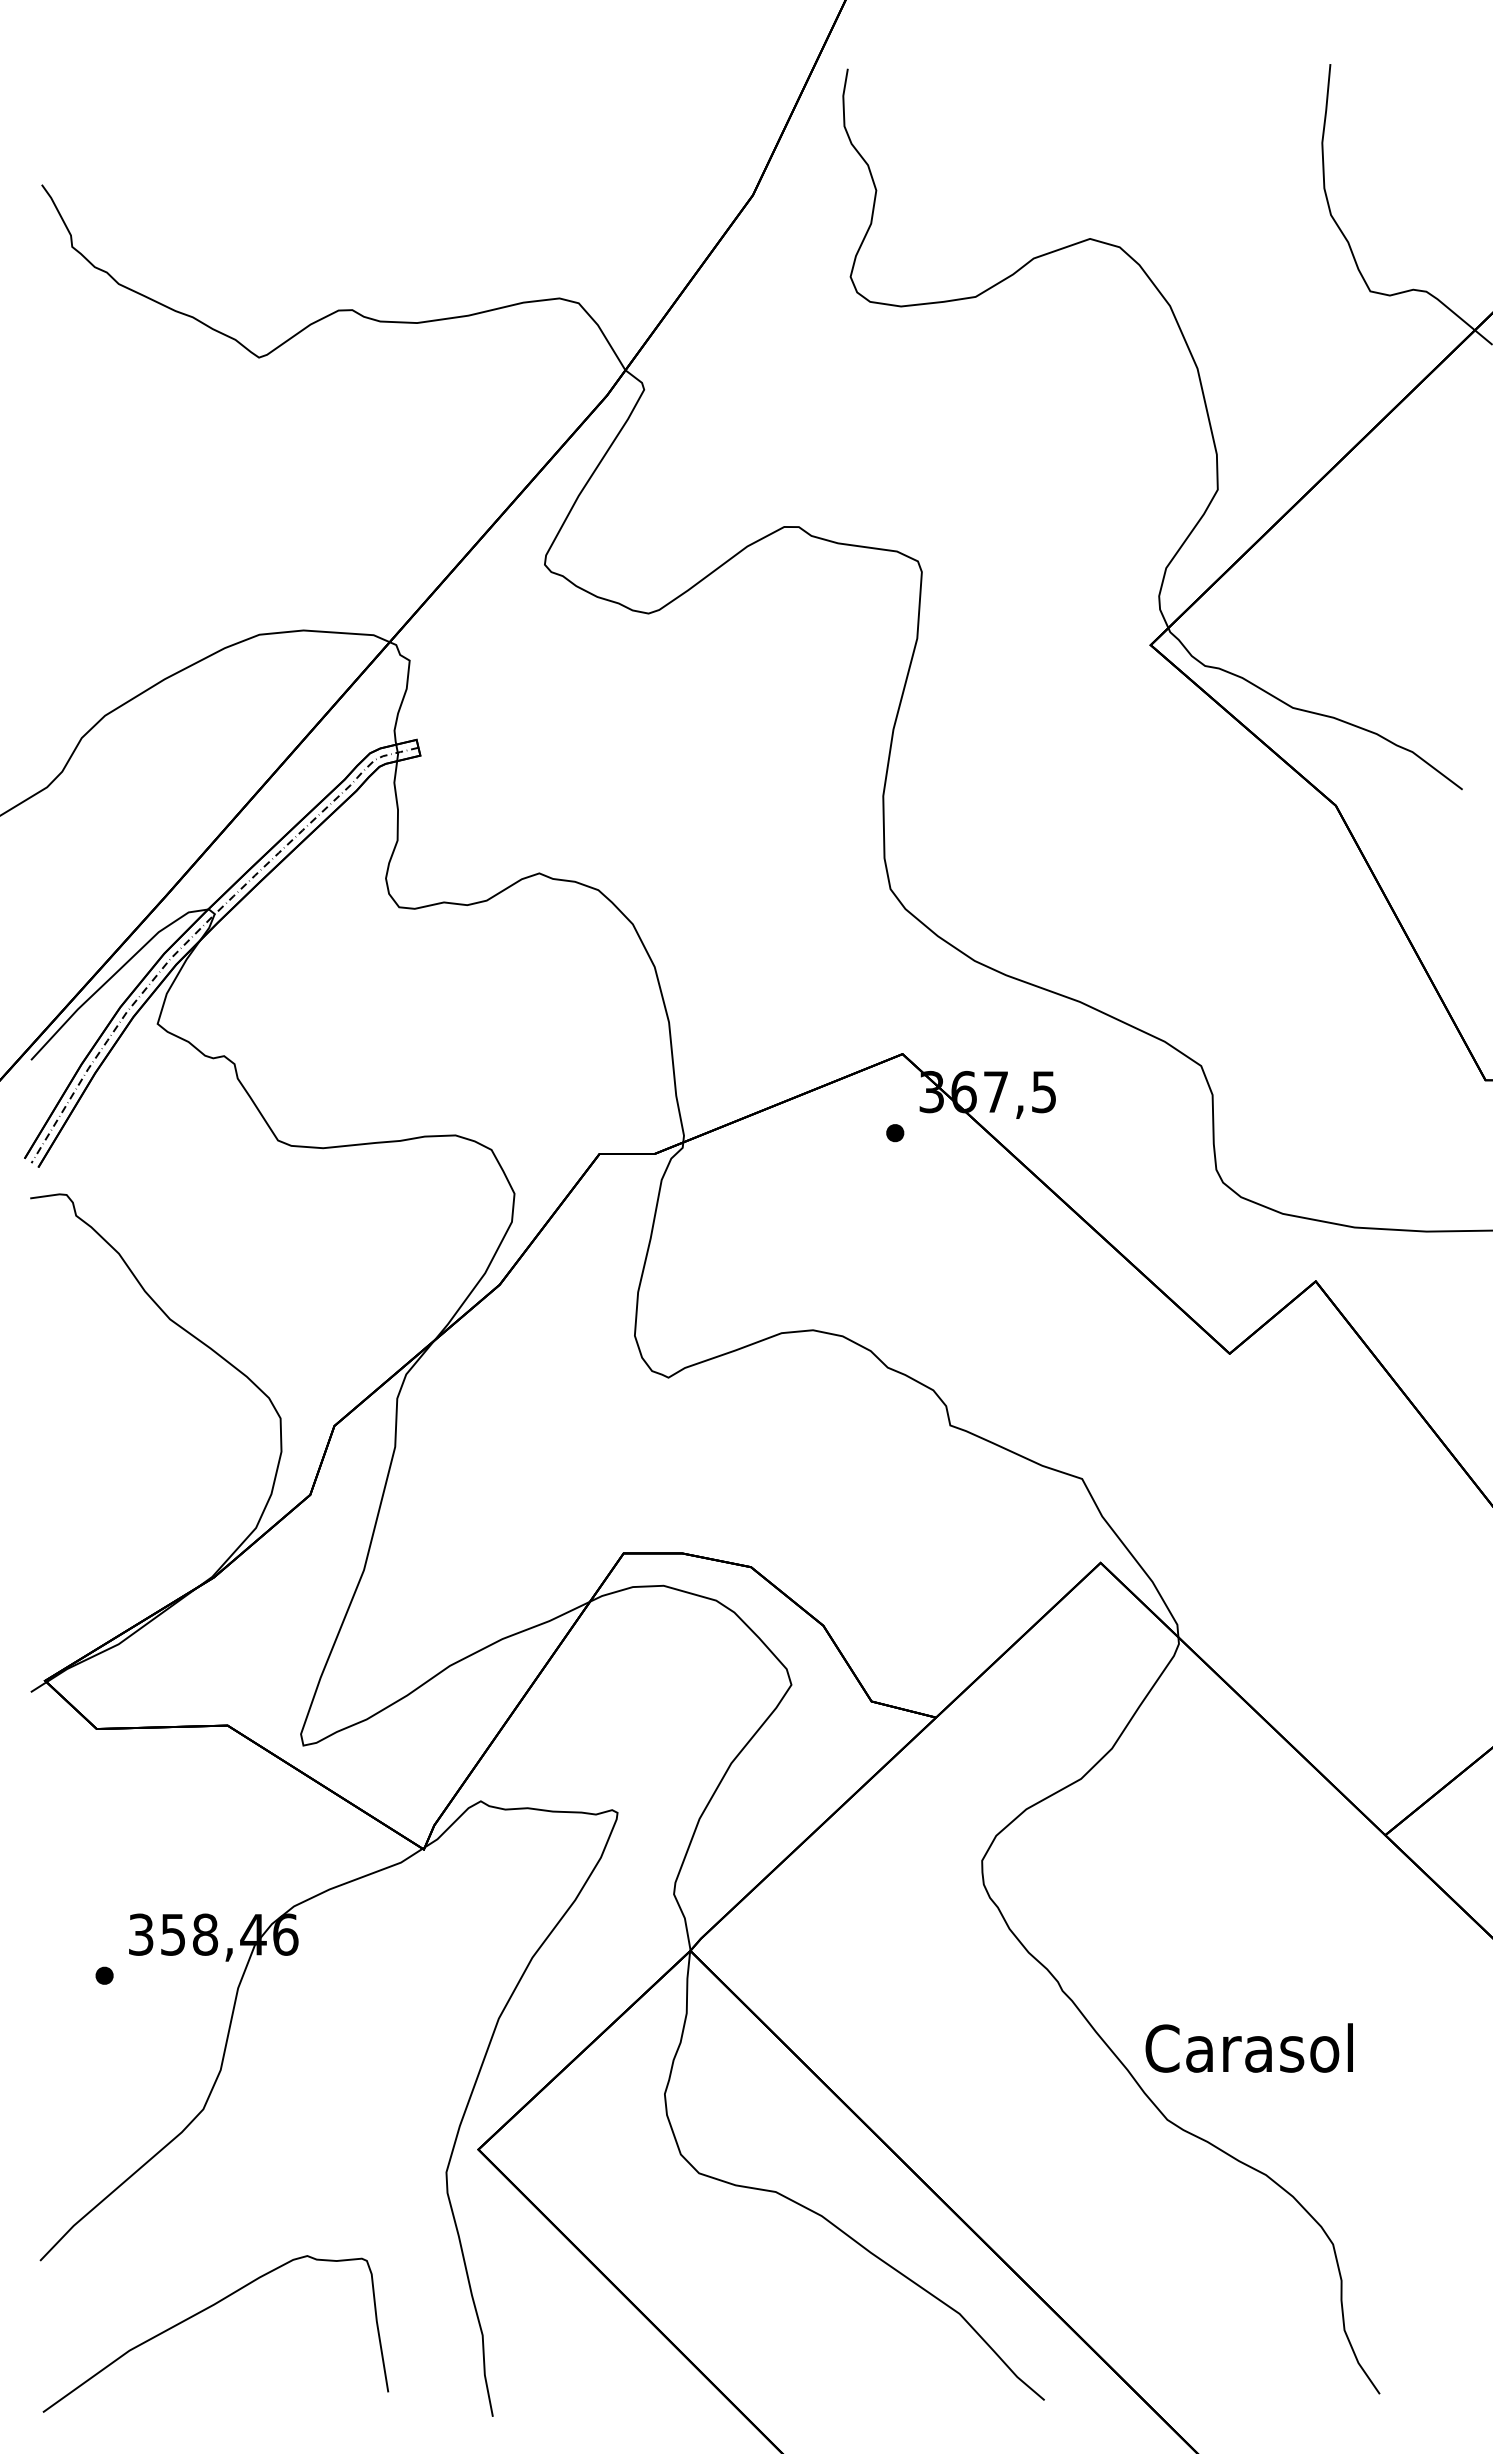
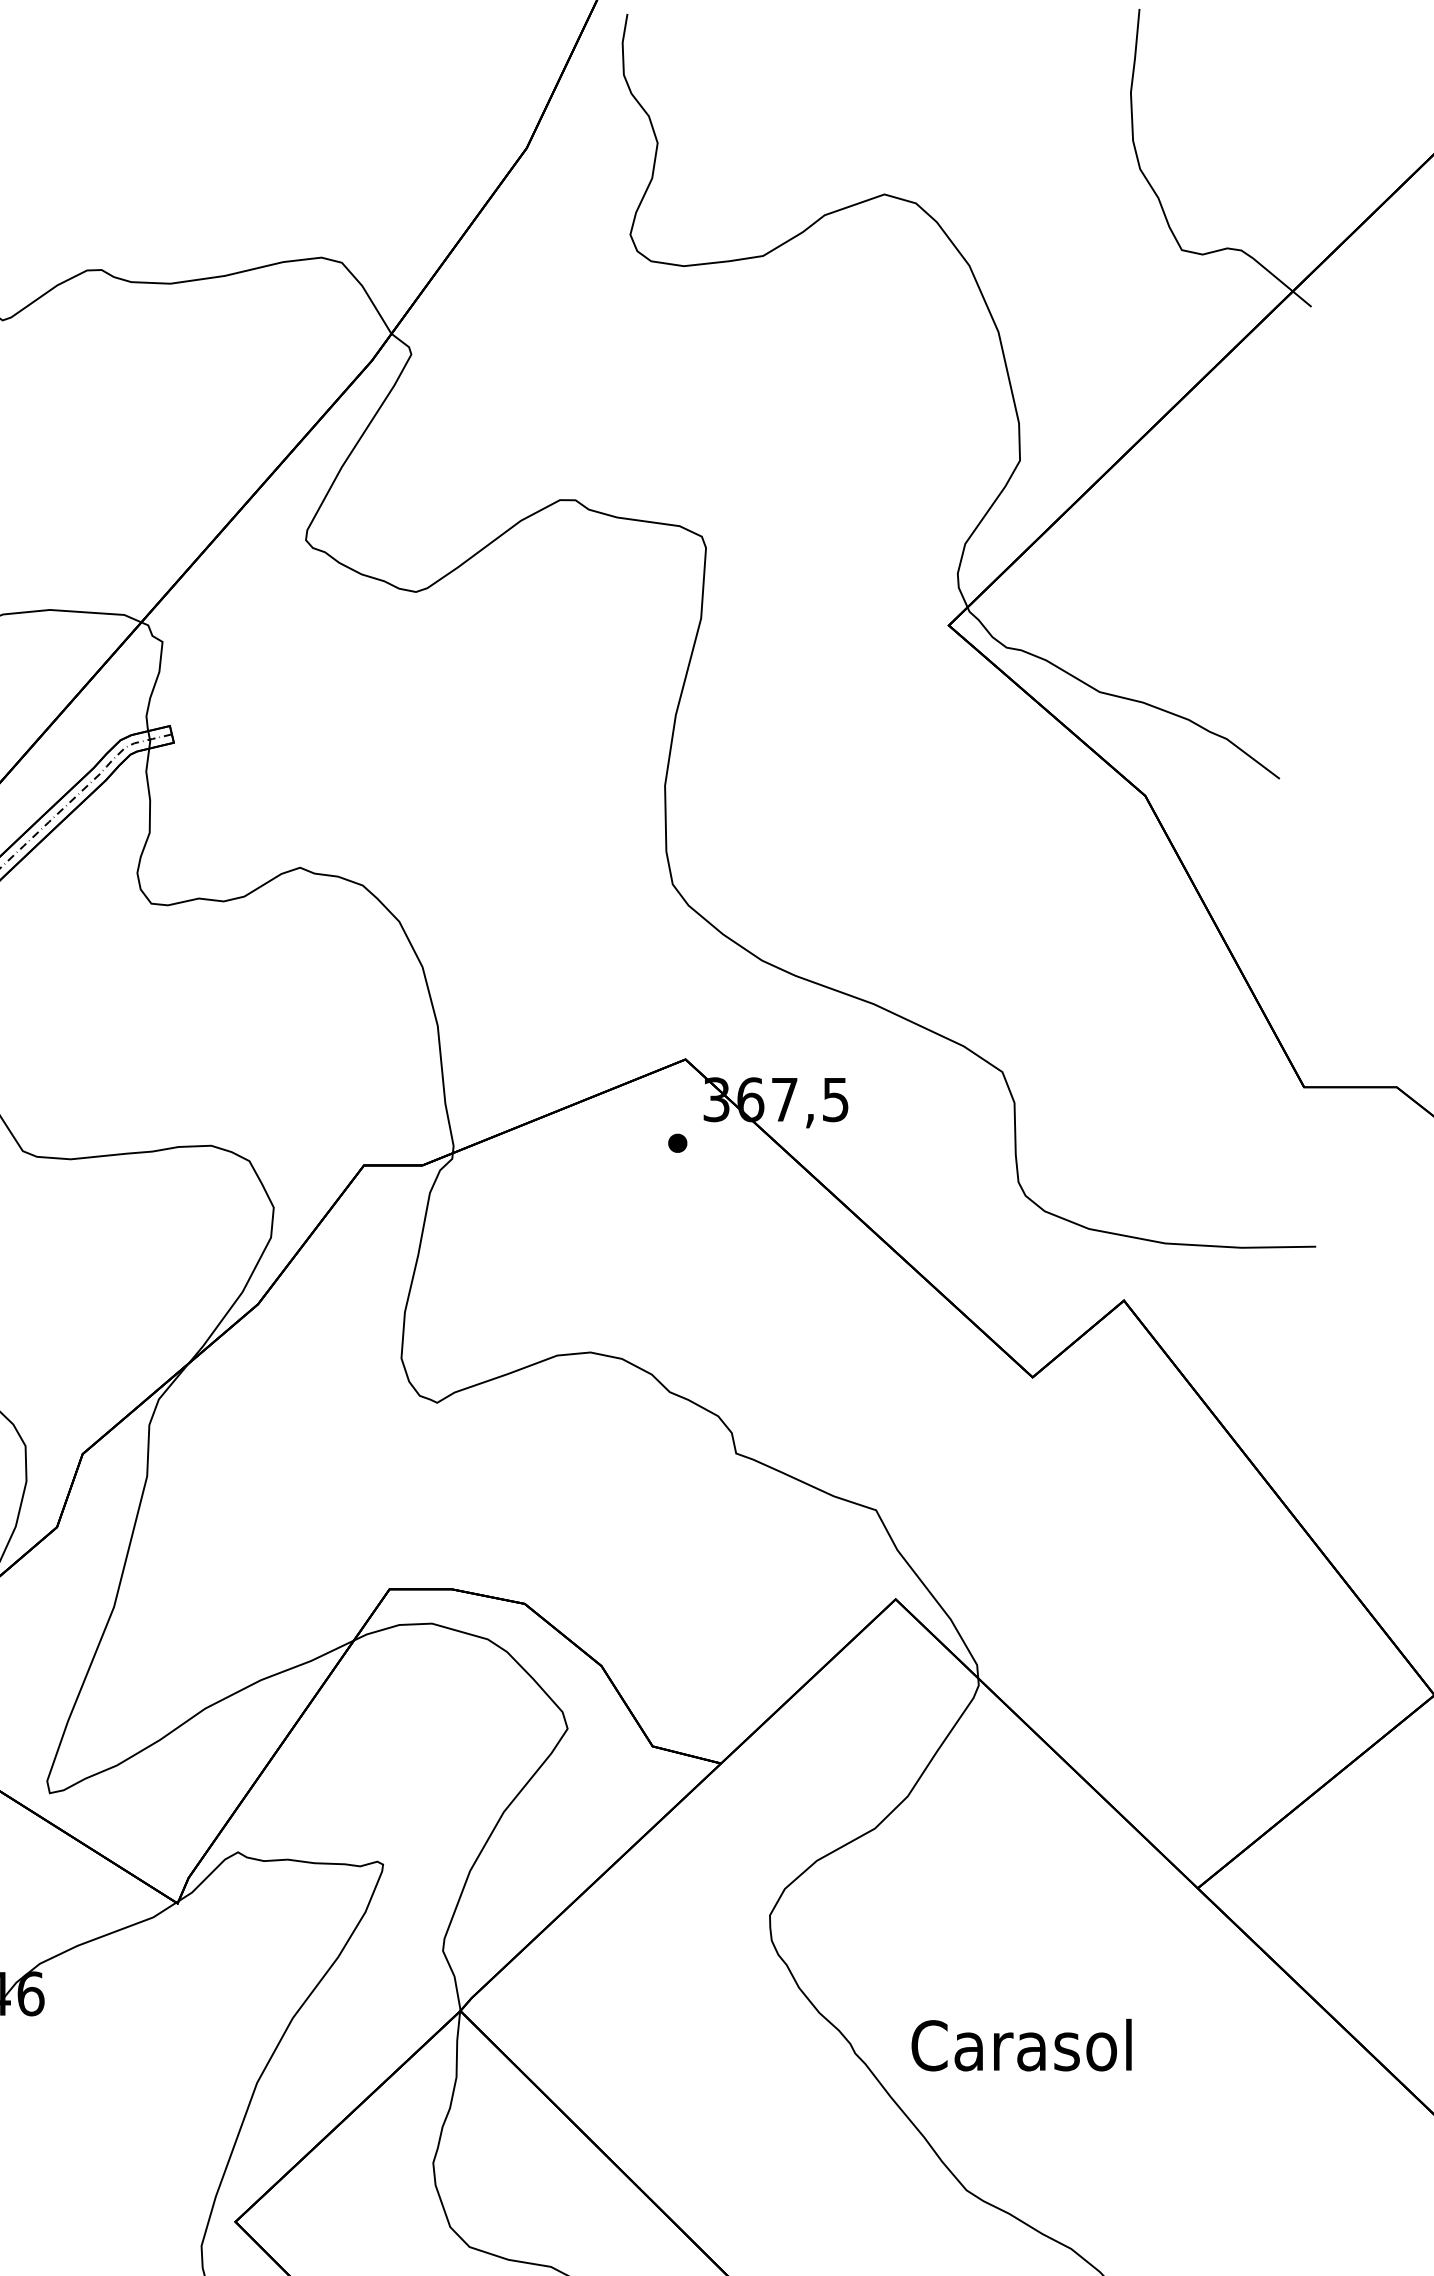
text: (1248, 2047) -> (1020, 2044), moved

